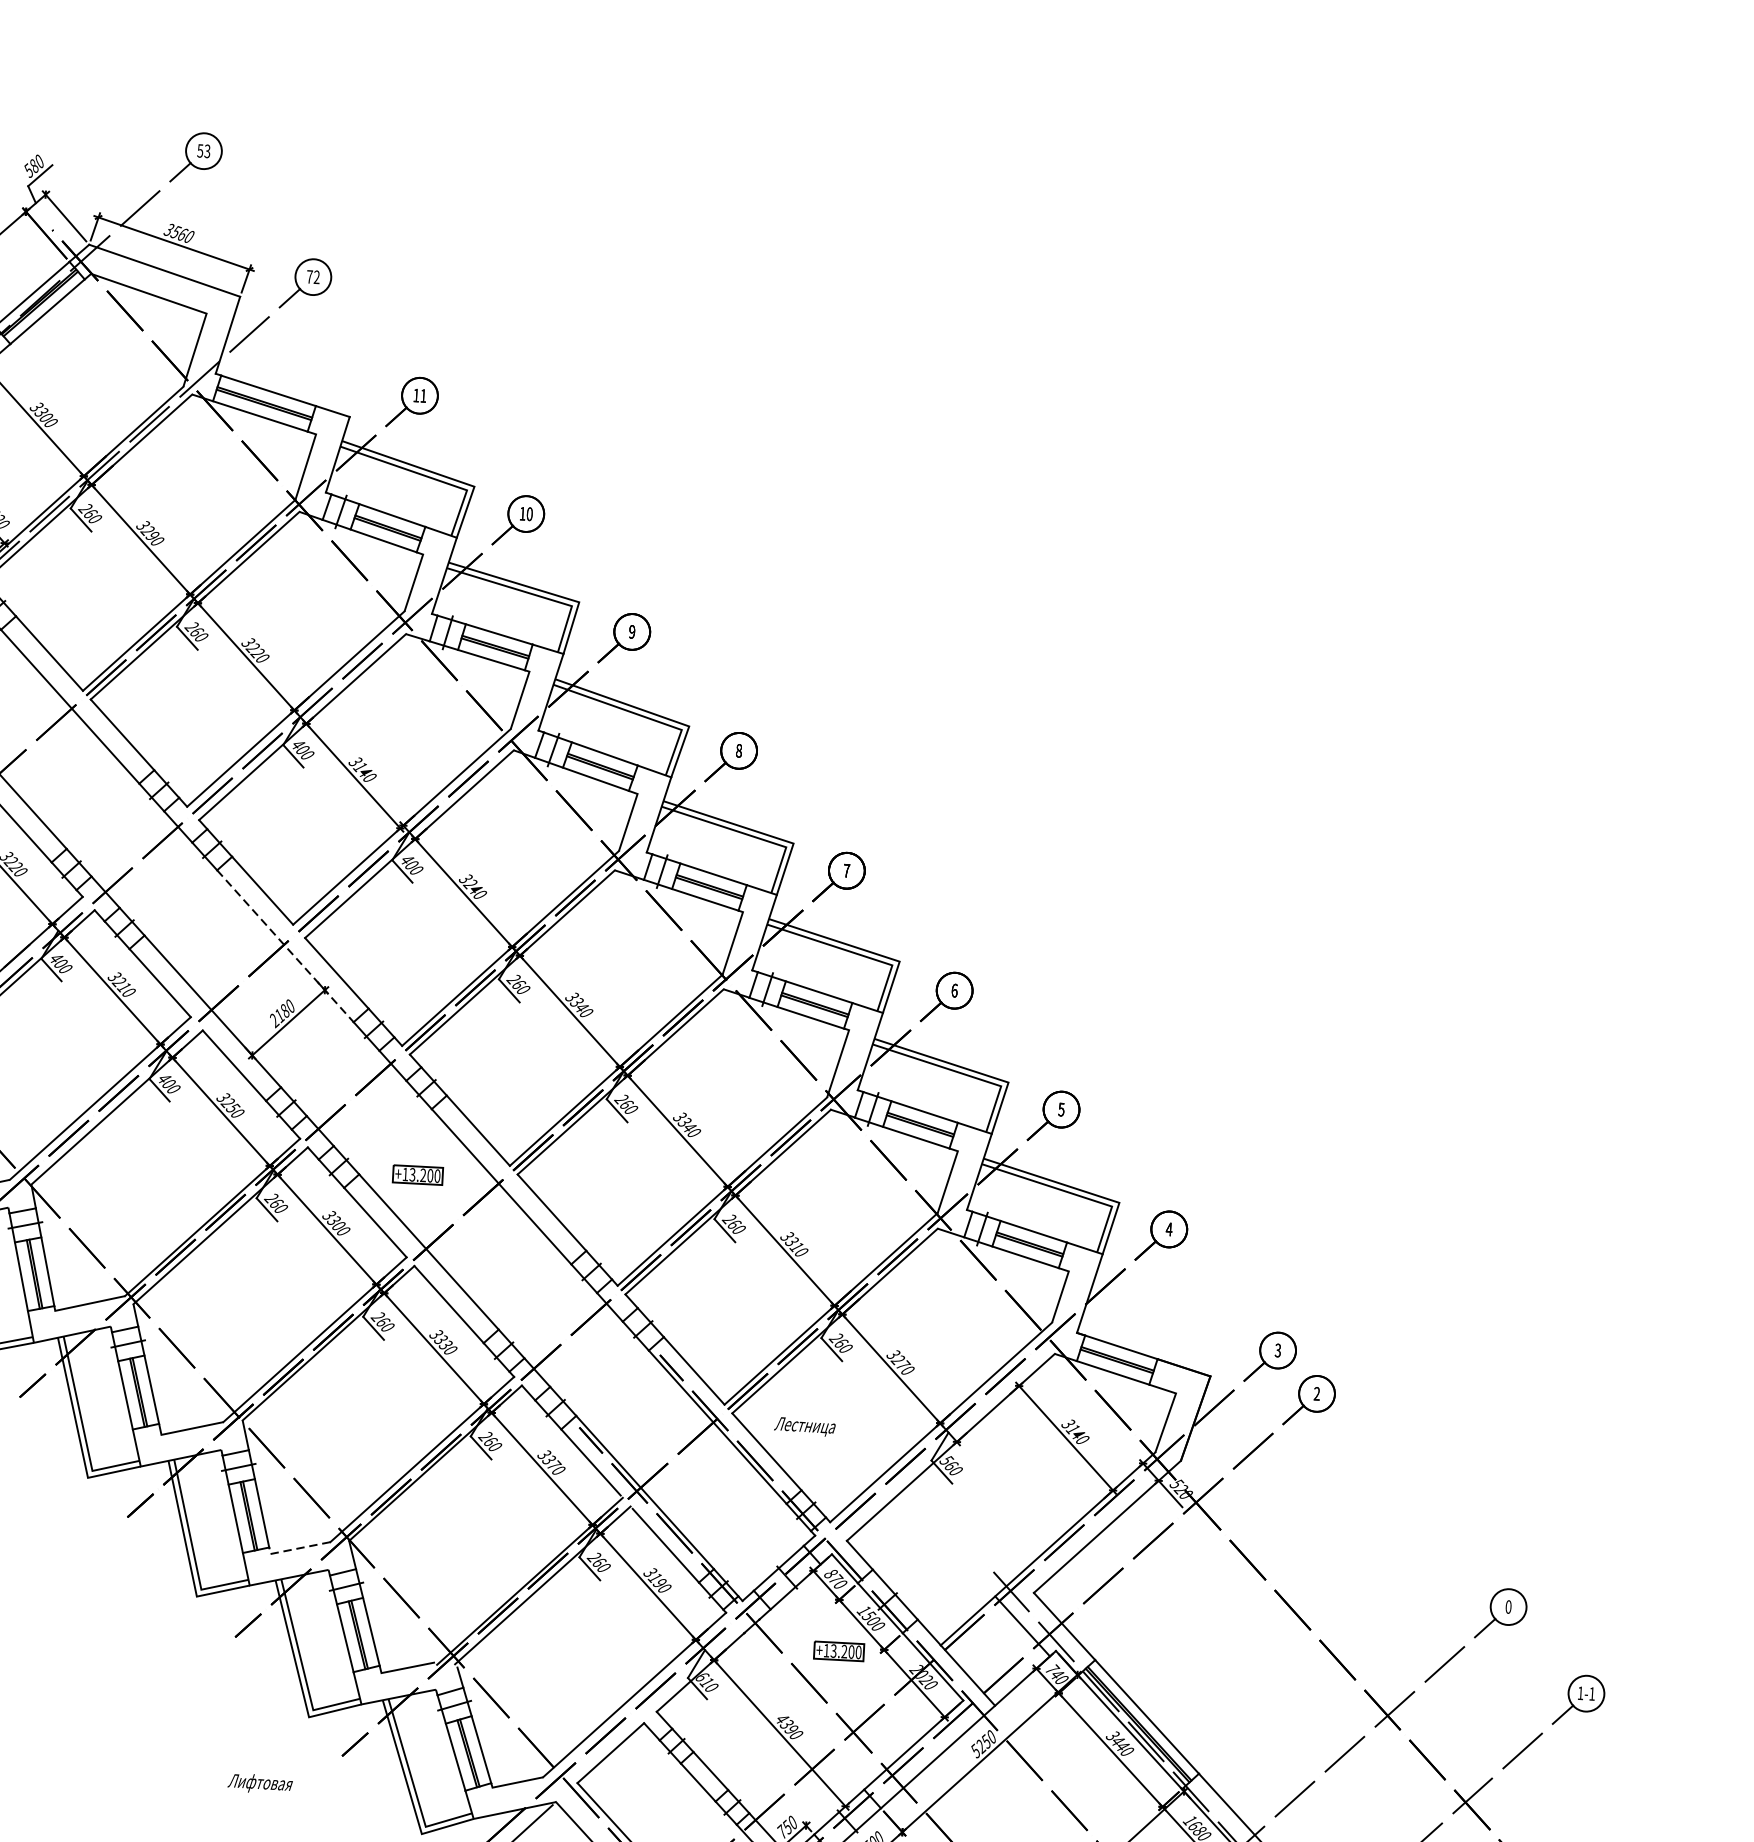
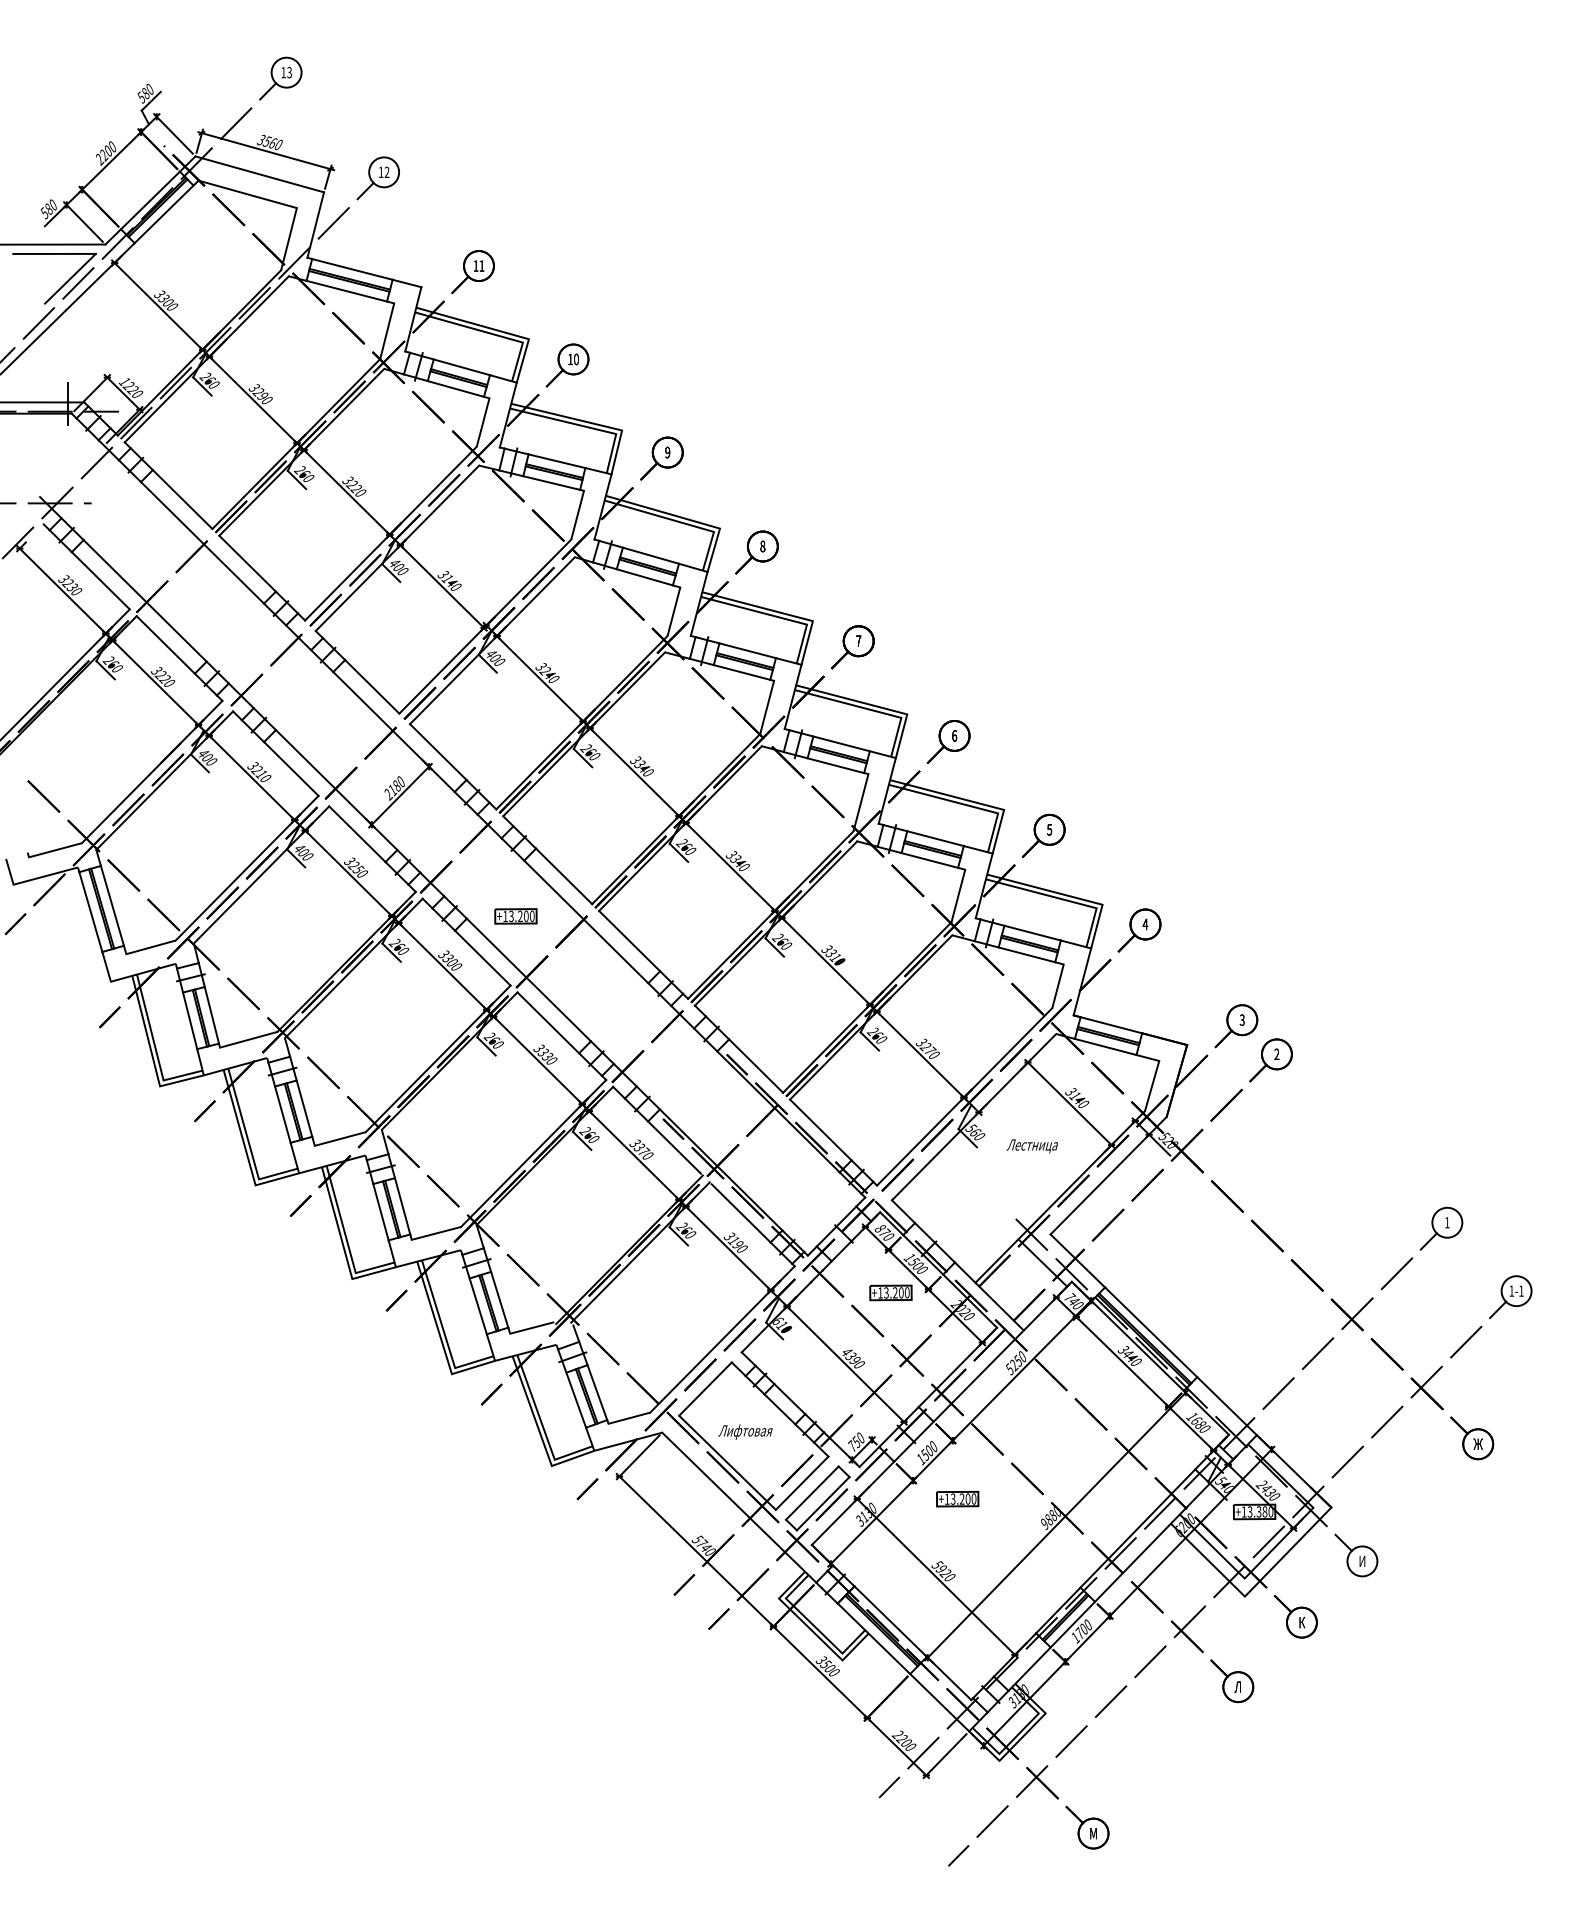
text: (200, 150) -> (283, 72), 53 -> 13
text: (309, 275) -> (380, 171), 72 -> 12
line: (285, 946) -> (394, 732), dashed -> solid
text: (803, 1427) -> (1031, 1146), moved
line: (296, 1549) -> (433, 1234), dashed -> solid
text: (1508, 1606) -> (1447, 1222), 0 -> 1
text: (260, 1783) -> (745, 1431), moved

